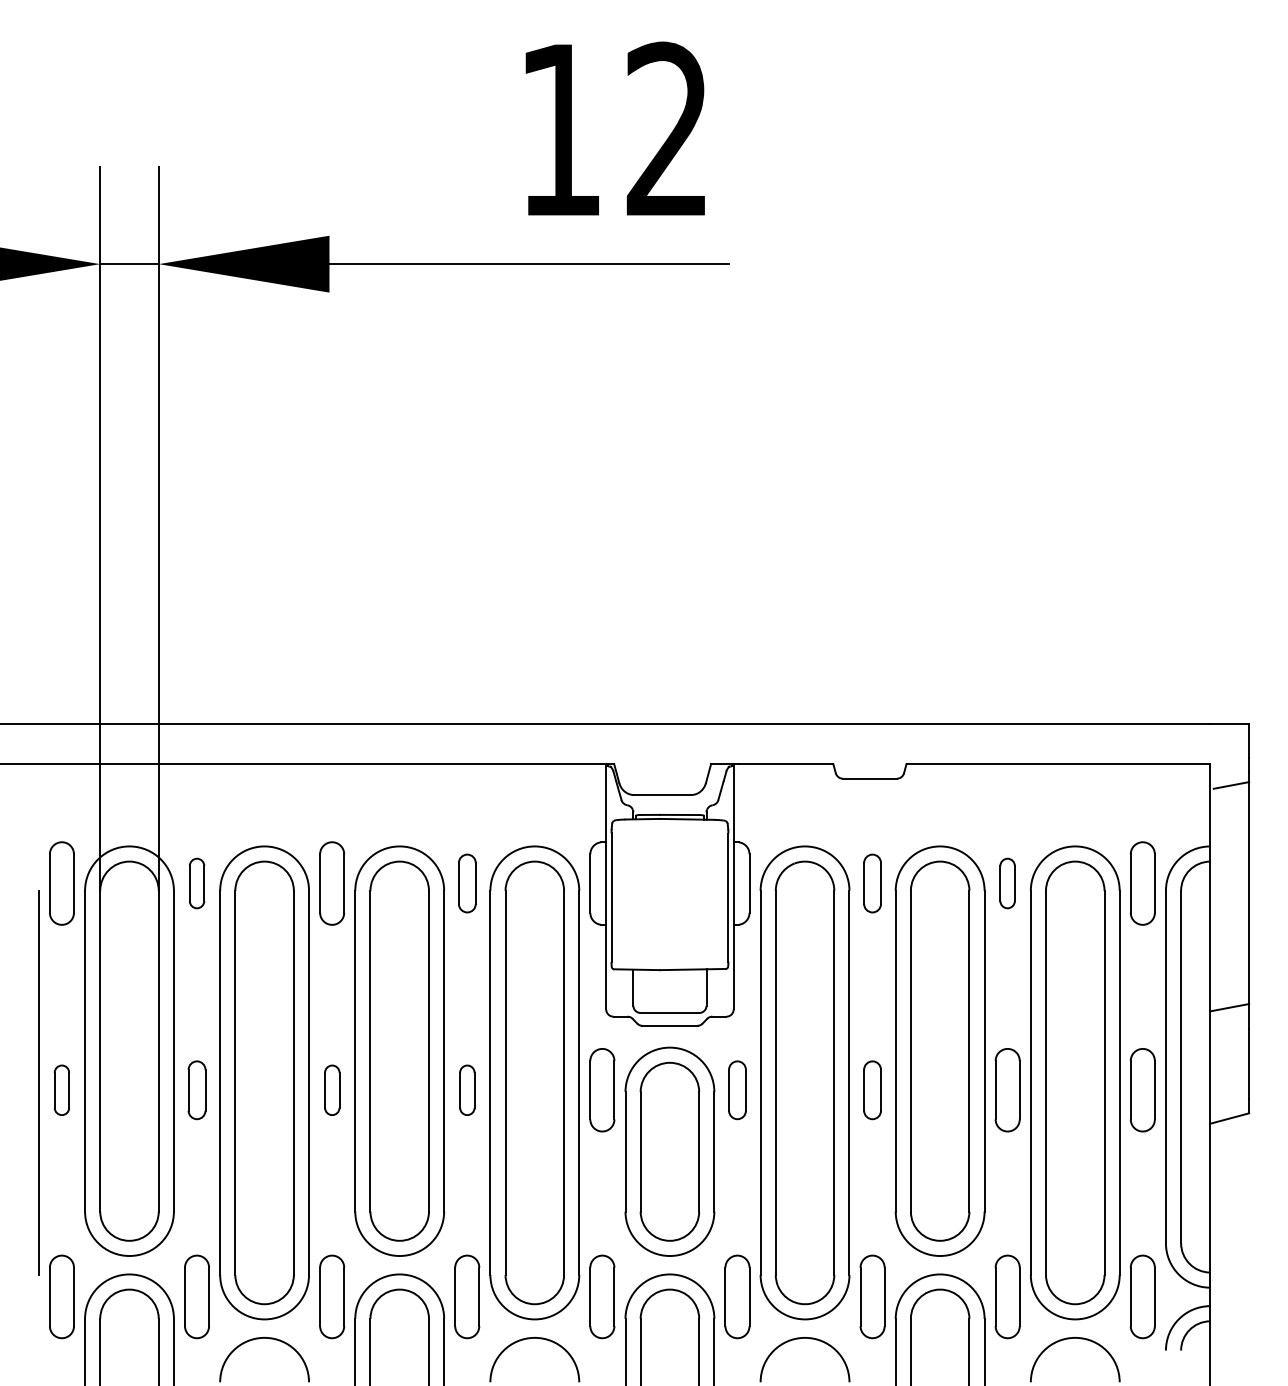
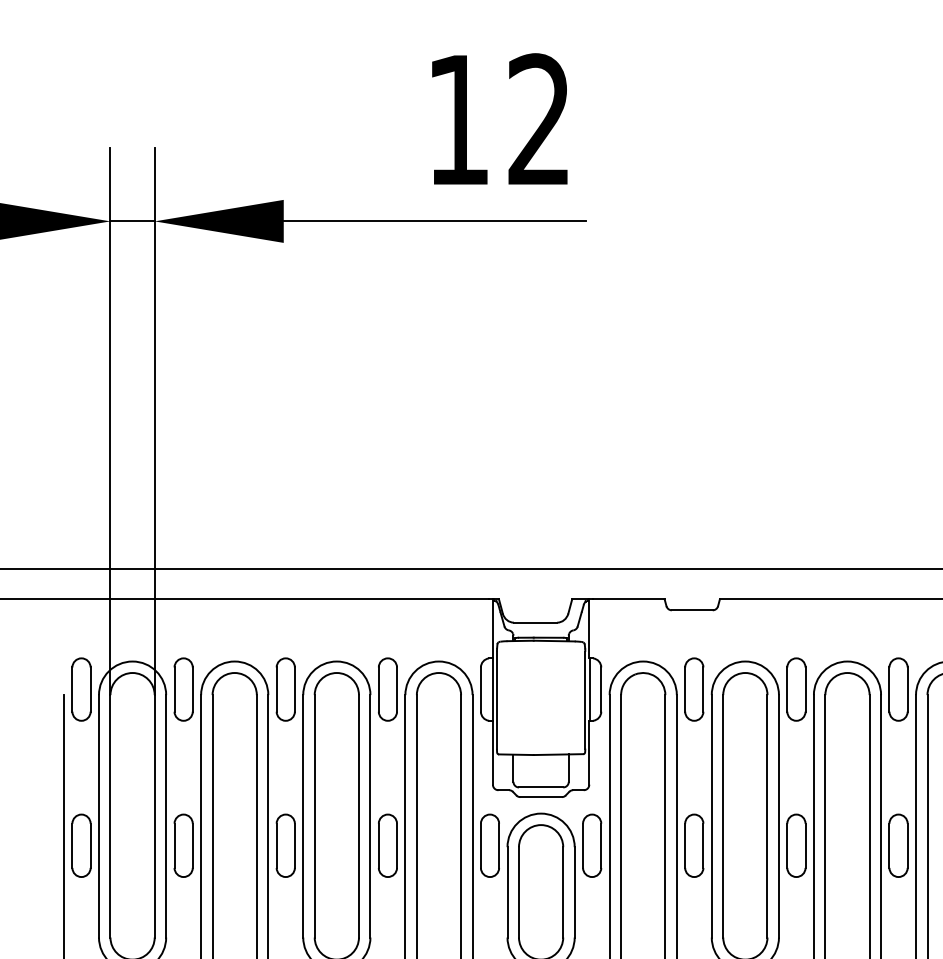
part: (196, 883) -> (183, 689), size x1.67
part: (467, 883) -> (388, 689), size x1.43
part: (872, 883) -> (694, 689), size x1.43
part: (1007, 883) -> (796, 689), size x1.67
part: (61, 1090) -> (81, 846), size x1.67
part: (196, 1090) -> (183, 846), size x1.43
part: (332, 1090) -> (286, 846), size x1.67
part: (467, 1090) -> (388, 846), size x1.67
part: (737, 1090) -> (592, 846), size x1.43
part: (872, 1090) -> (694, 846), size x1.43

